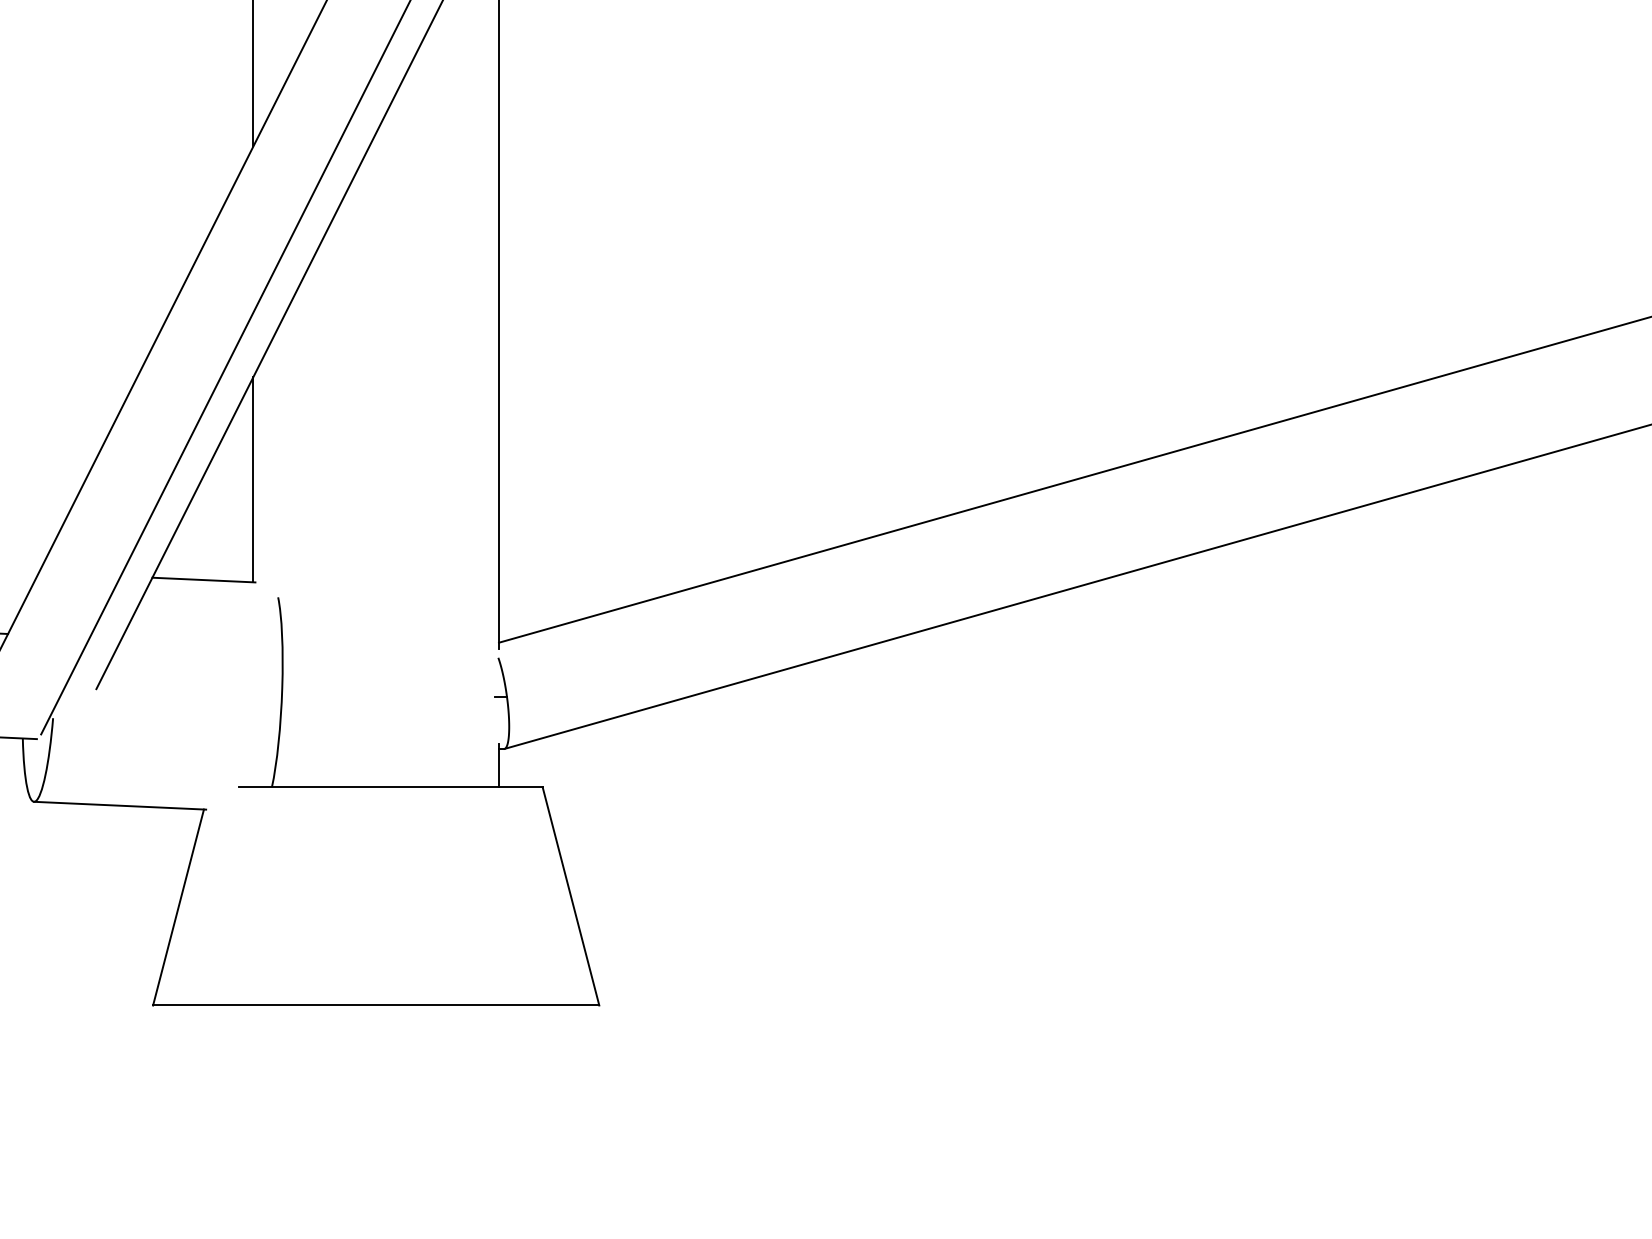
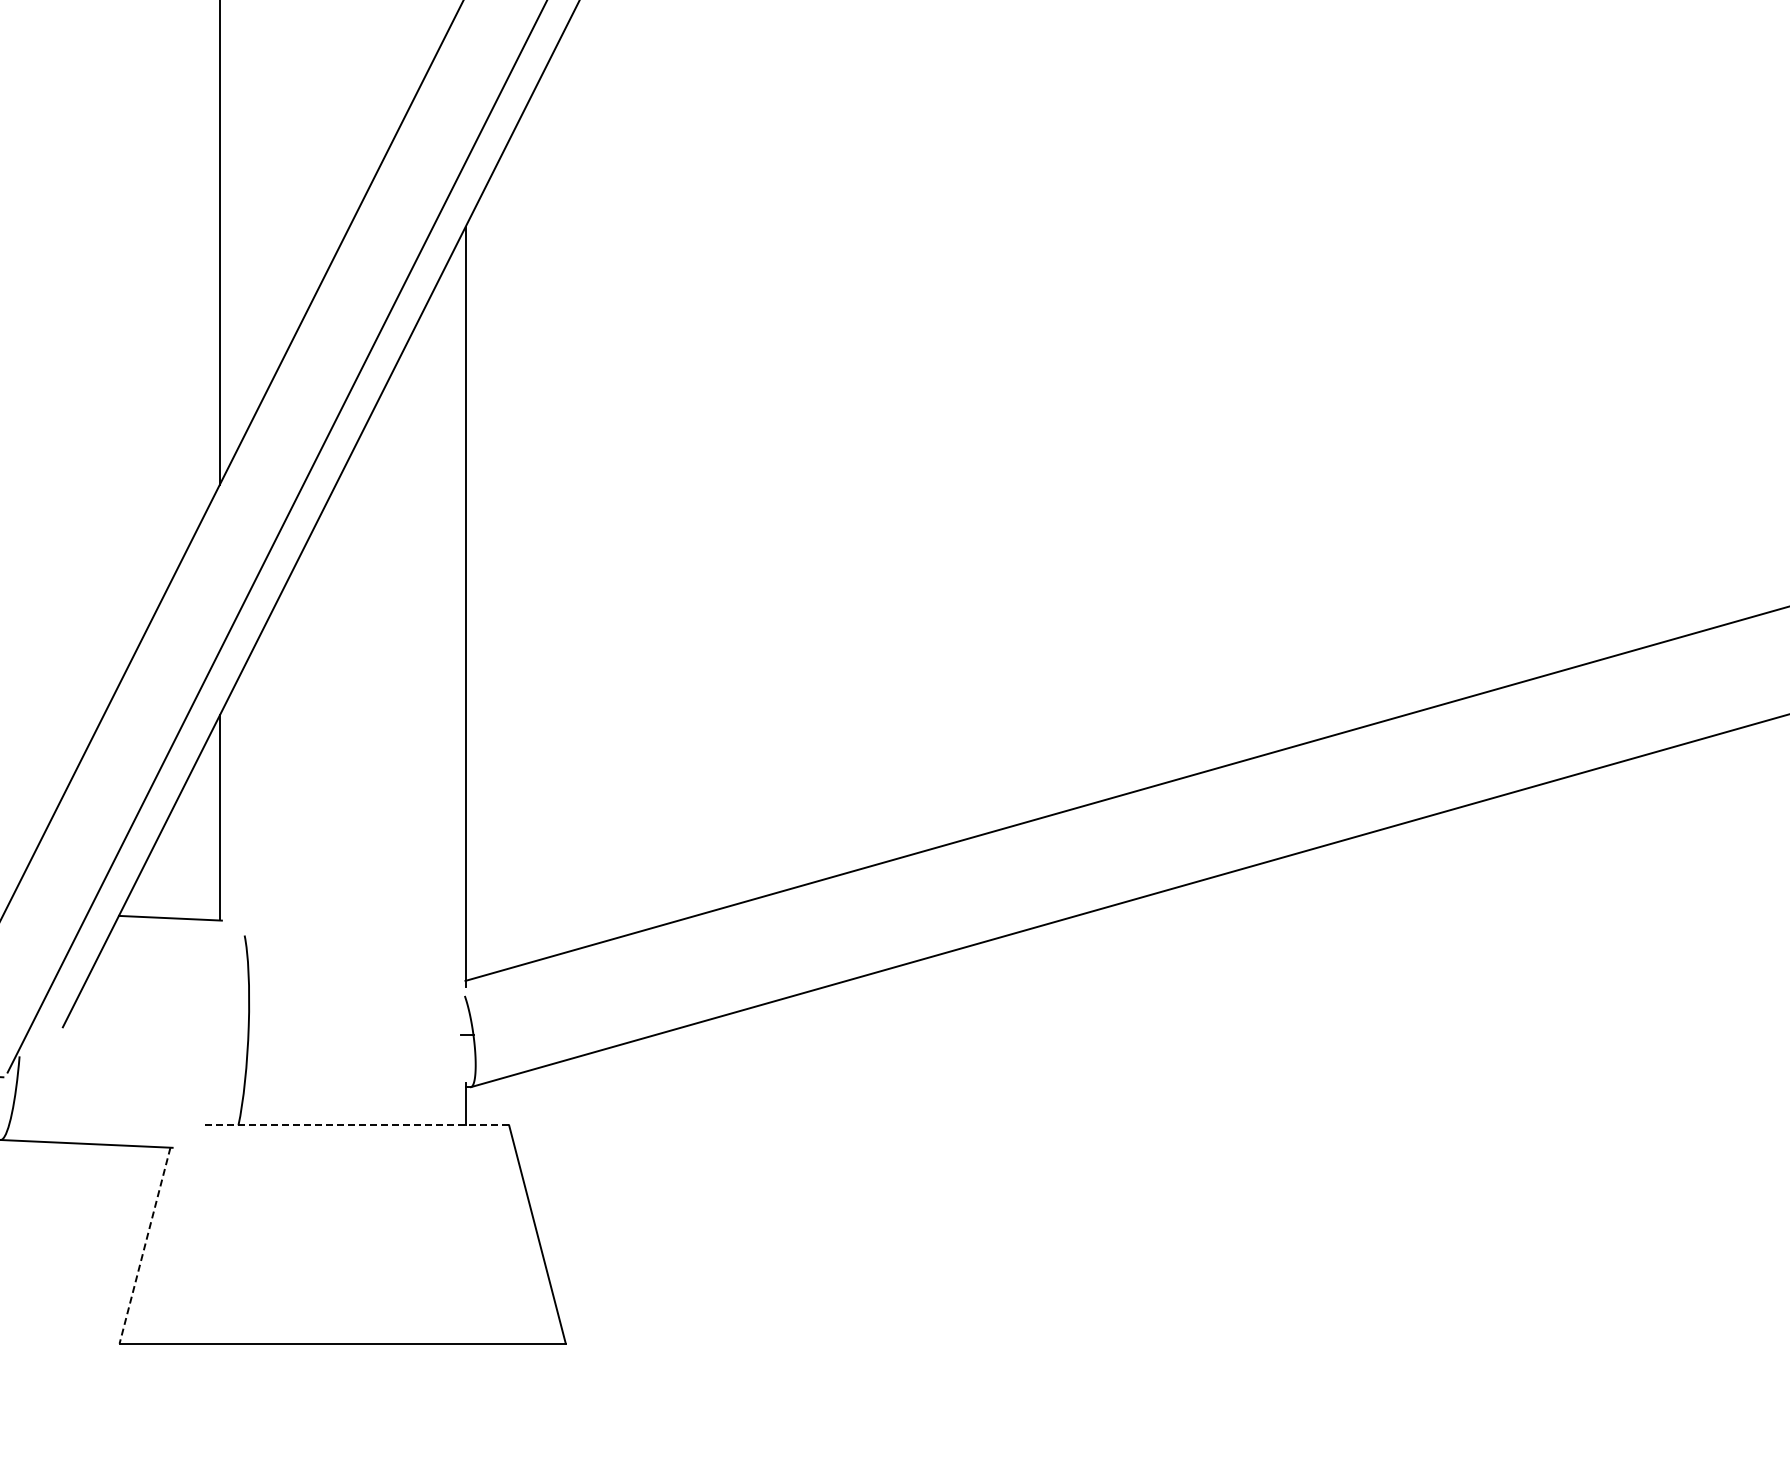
line: (391, 787) -> (357, 1125), solid -> dashed
line: (178, 908) -> (144, 1246), solid -> dashed

